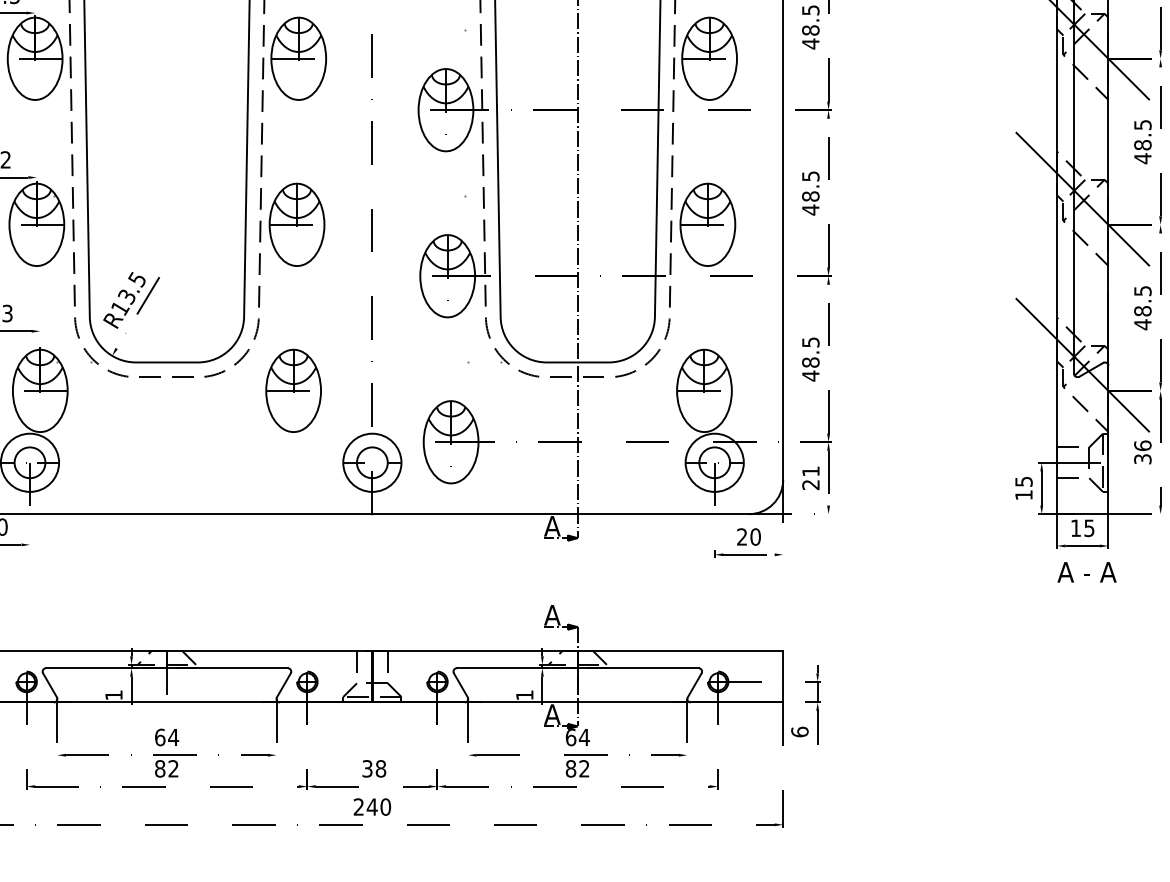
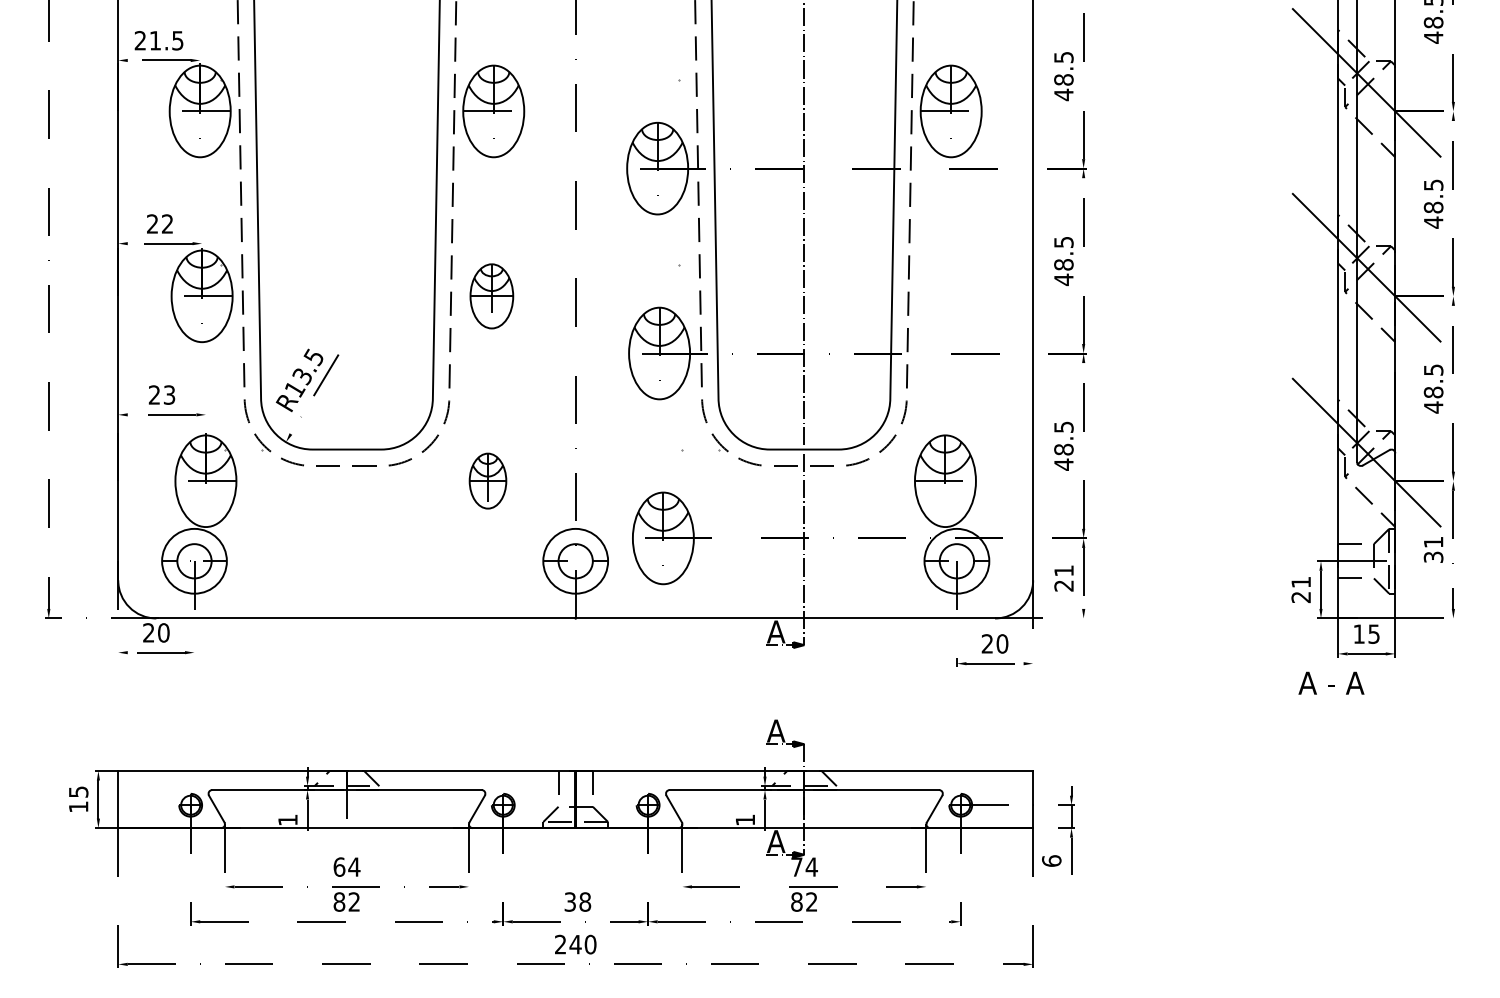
part: (296, 225) -> (491, 296), size x0.7
part: (707, 225) -> (948, 296), removed
part: (293, 390) -> (487, 480), size x0.6
text: (1142, 445) -> (1433, 542), 36 -> 31
text: (1024, 489) -> (1301, 590), 15 -> 21
text: (1087, 571) -> (1331, 682), moved
text: (570, 736) -> (796, 866), 64 -> 74

